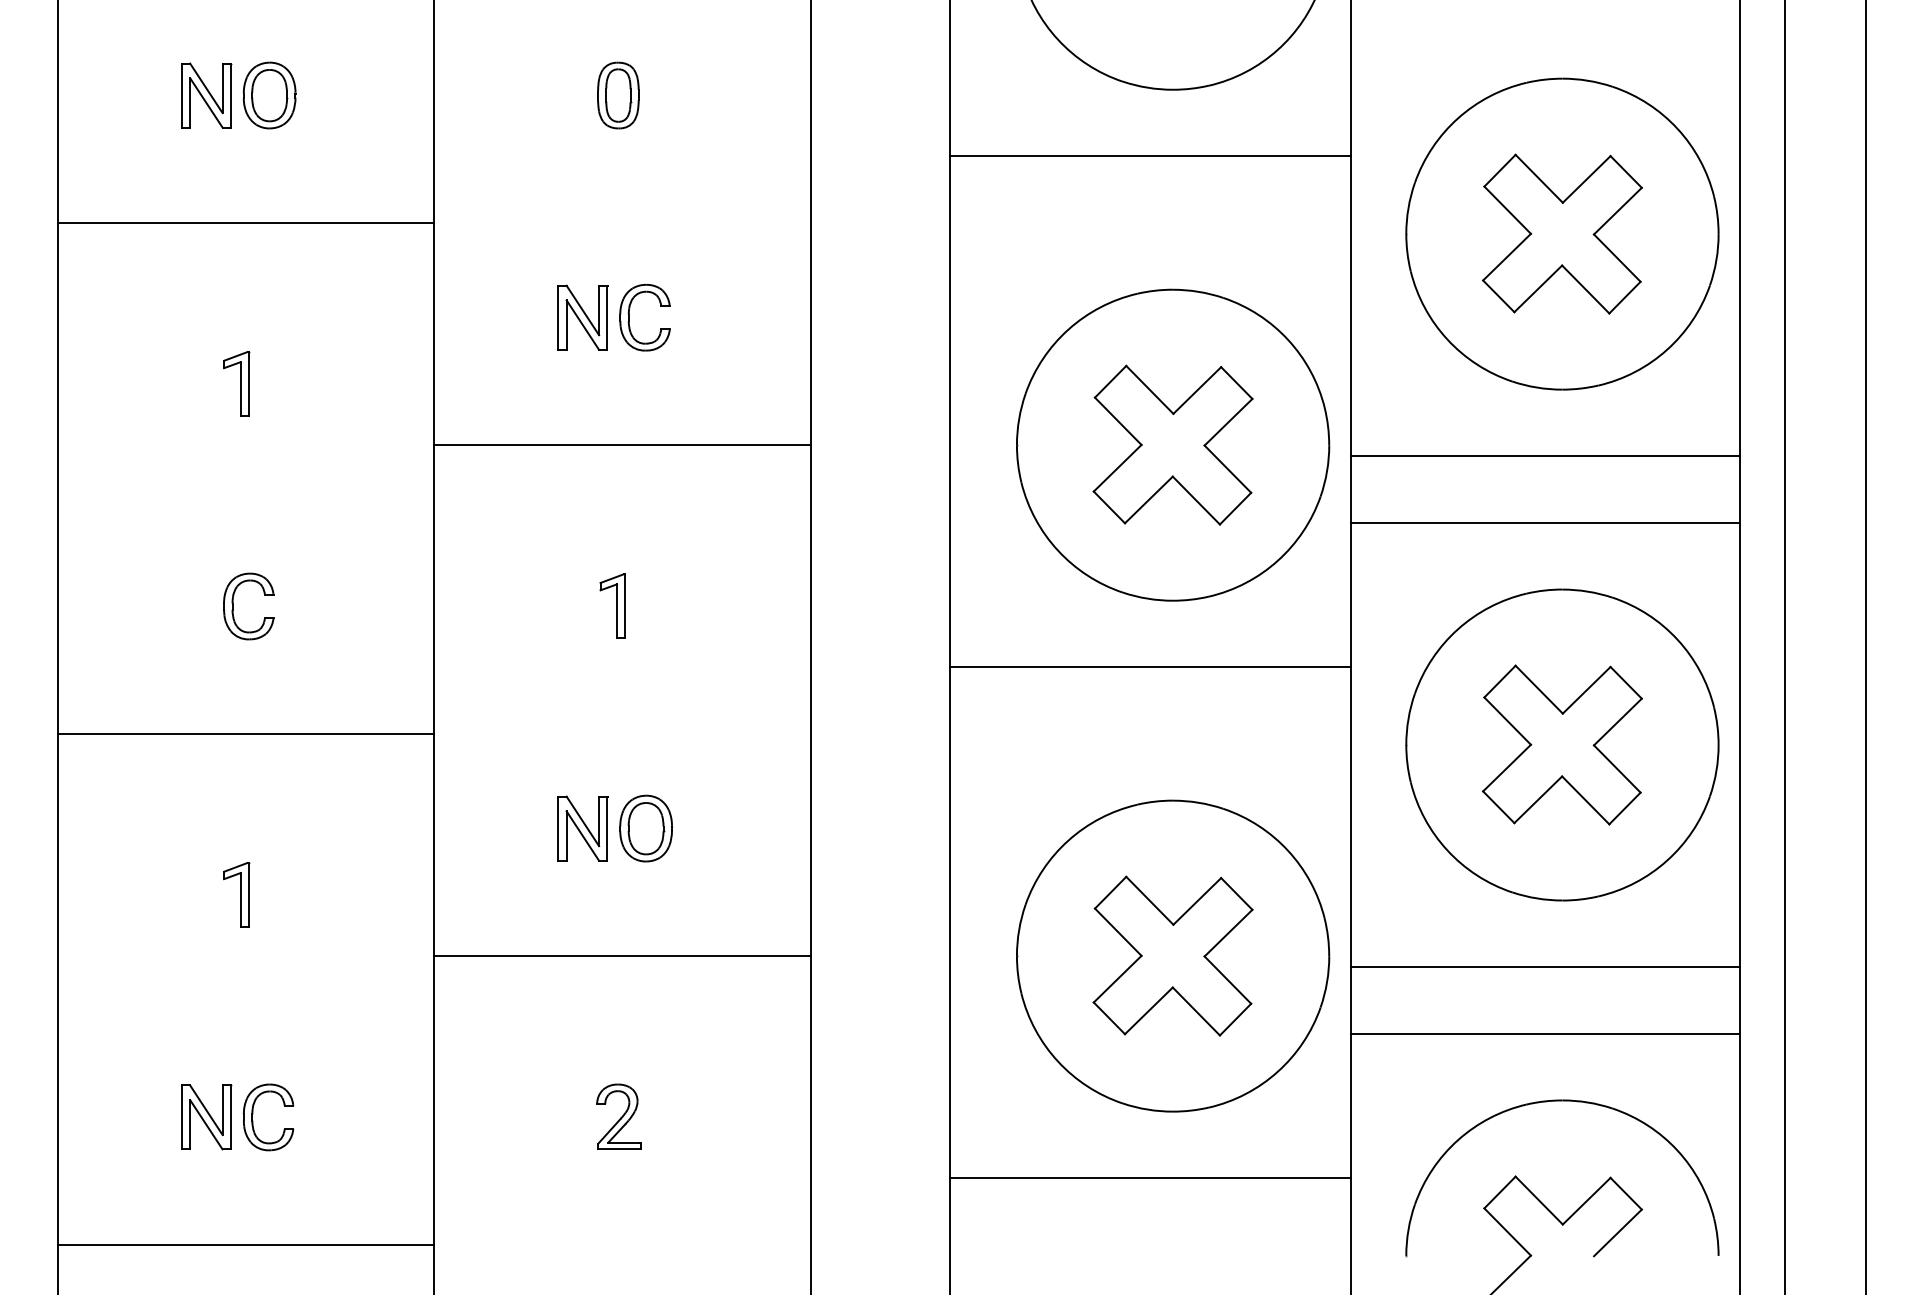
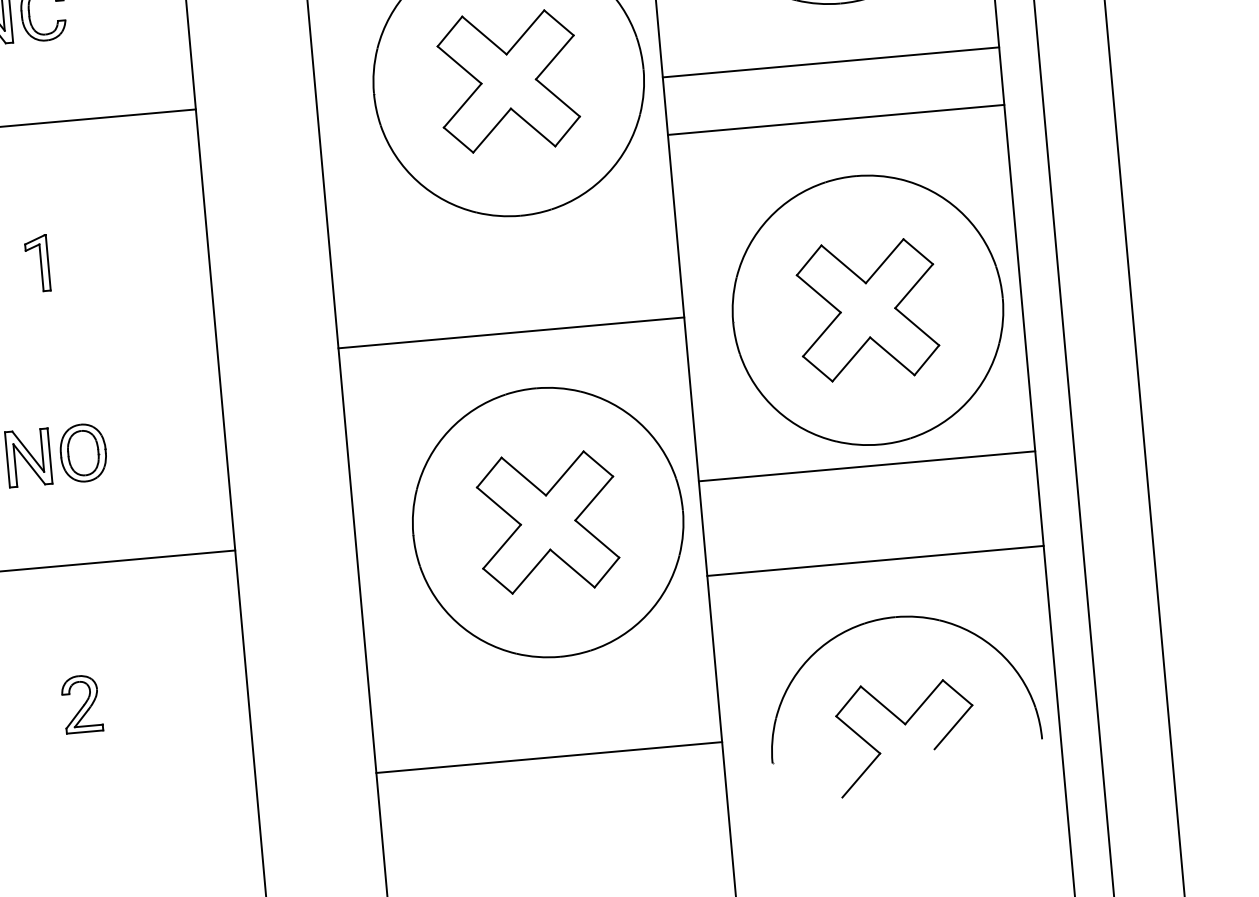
line: (1150, 667) -> (511, 332), moved
line: (1545, 967) -> (867, 466), moved
line: (1150, 1178) -> (549, 757), moved

